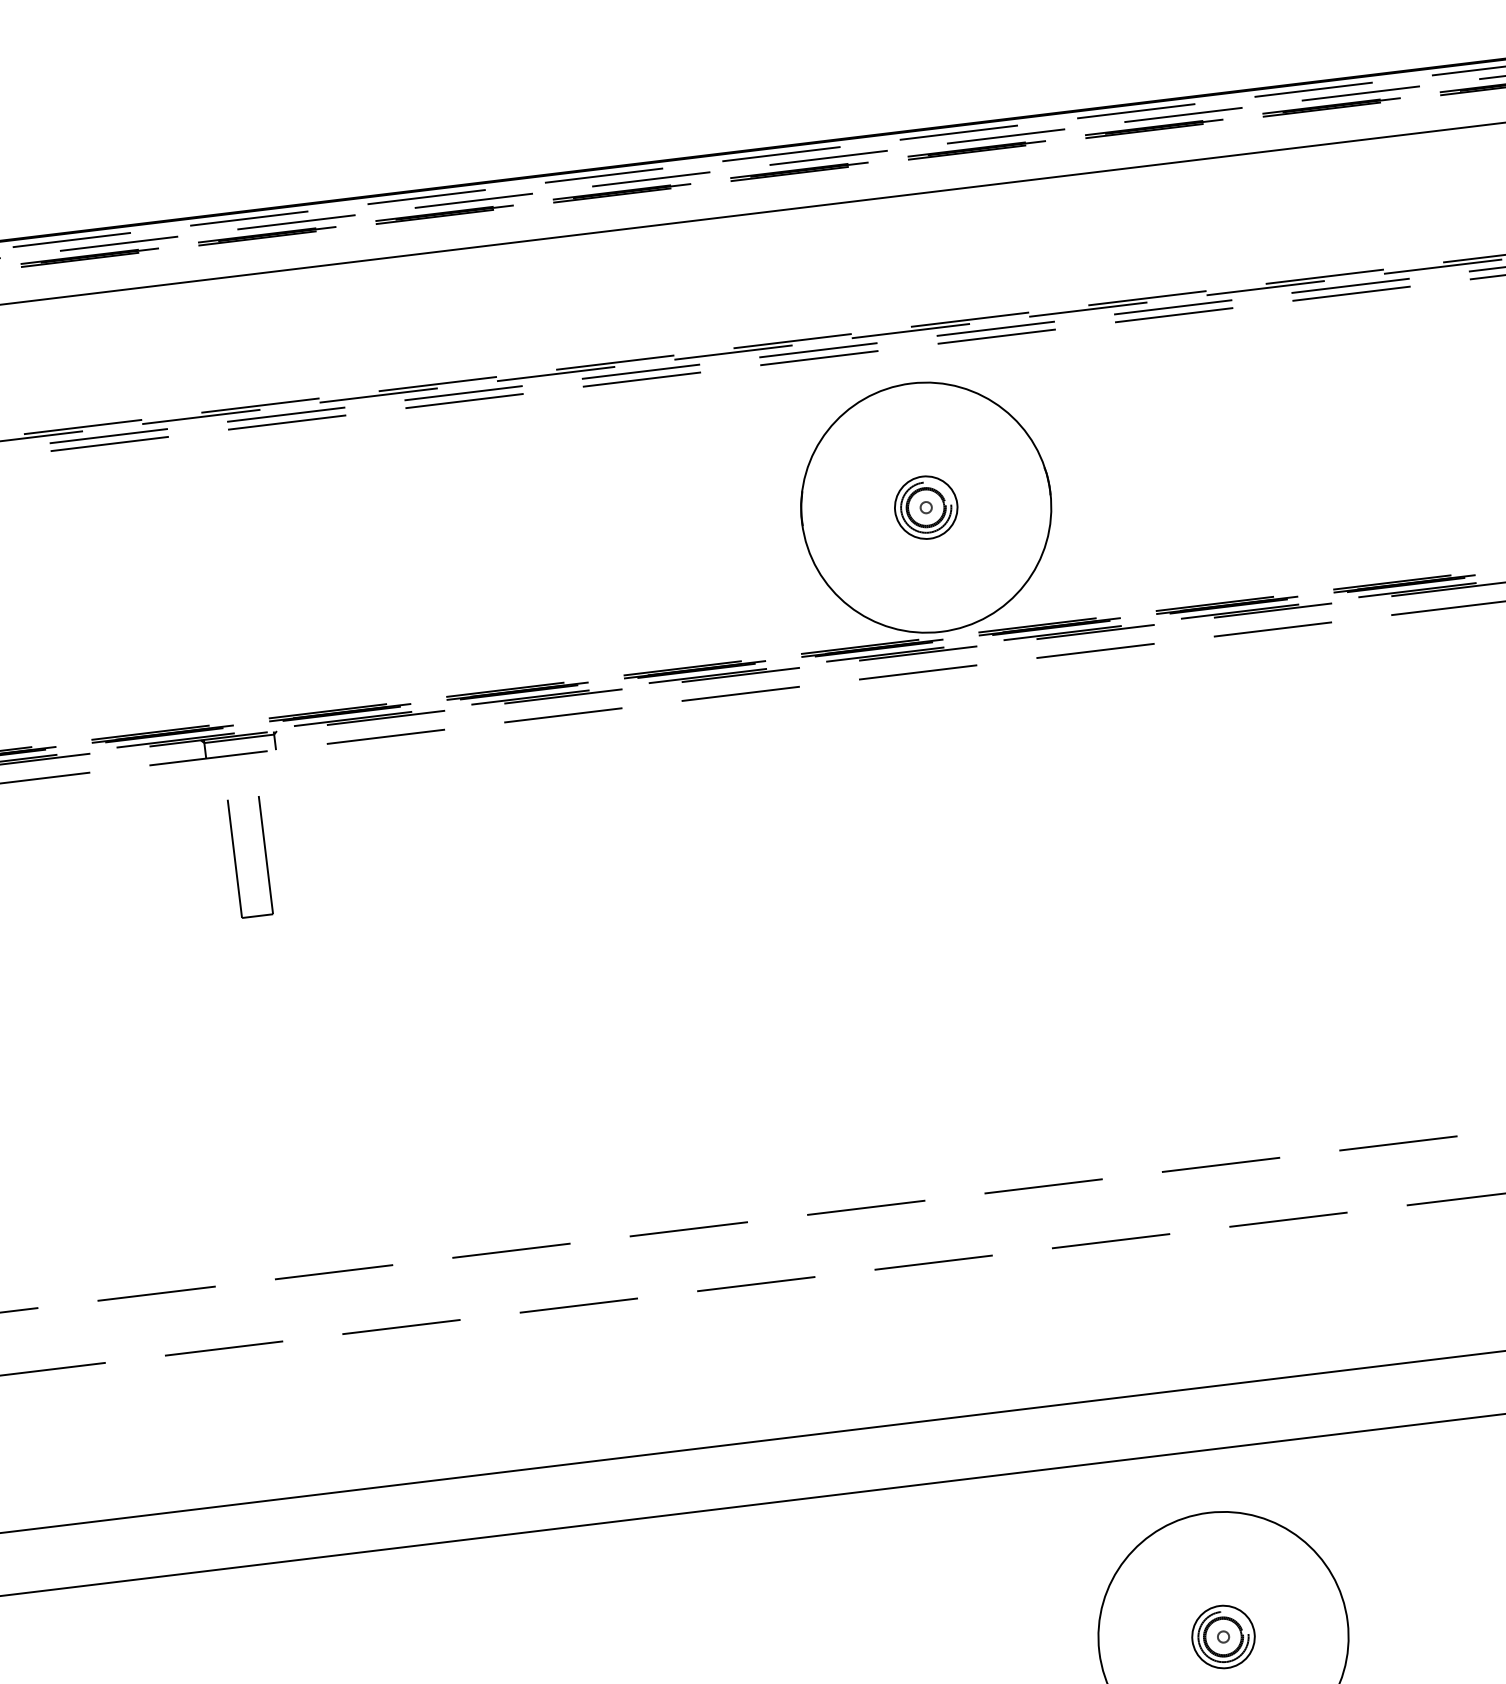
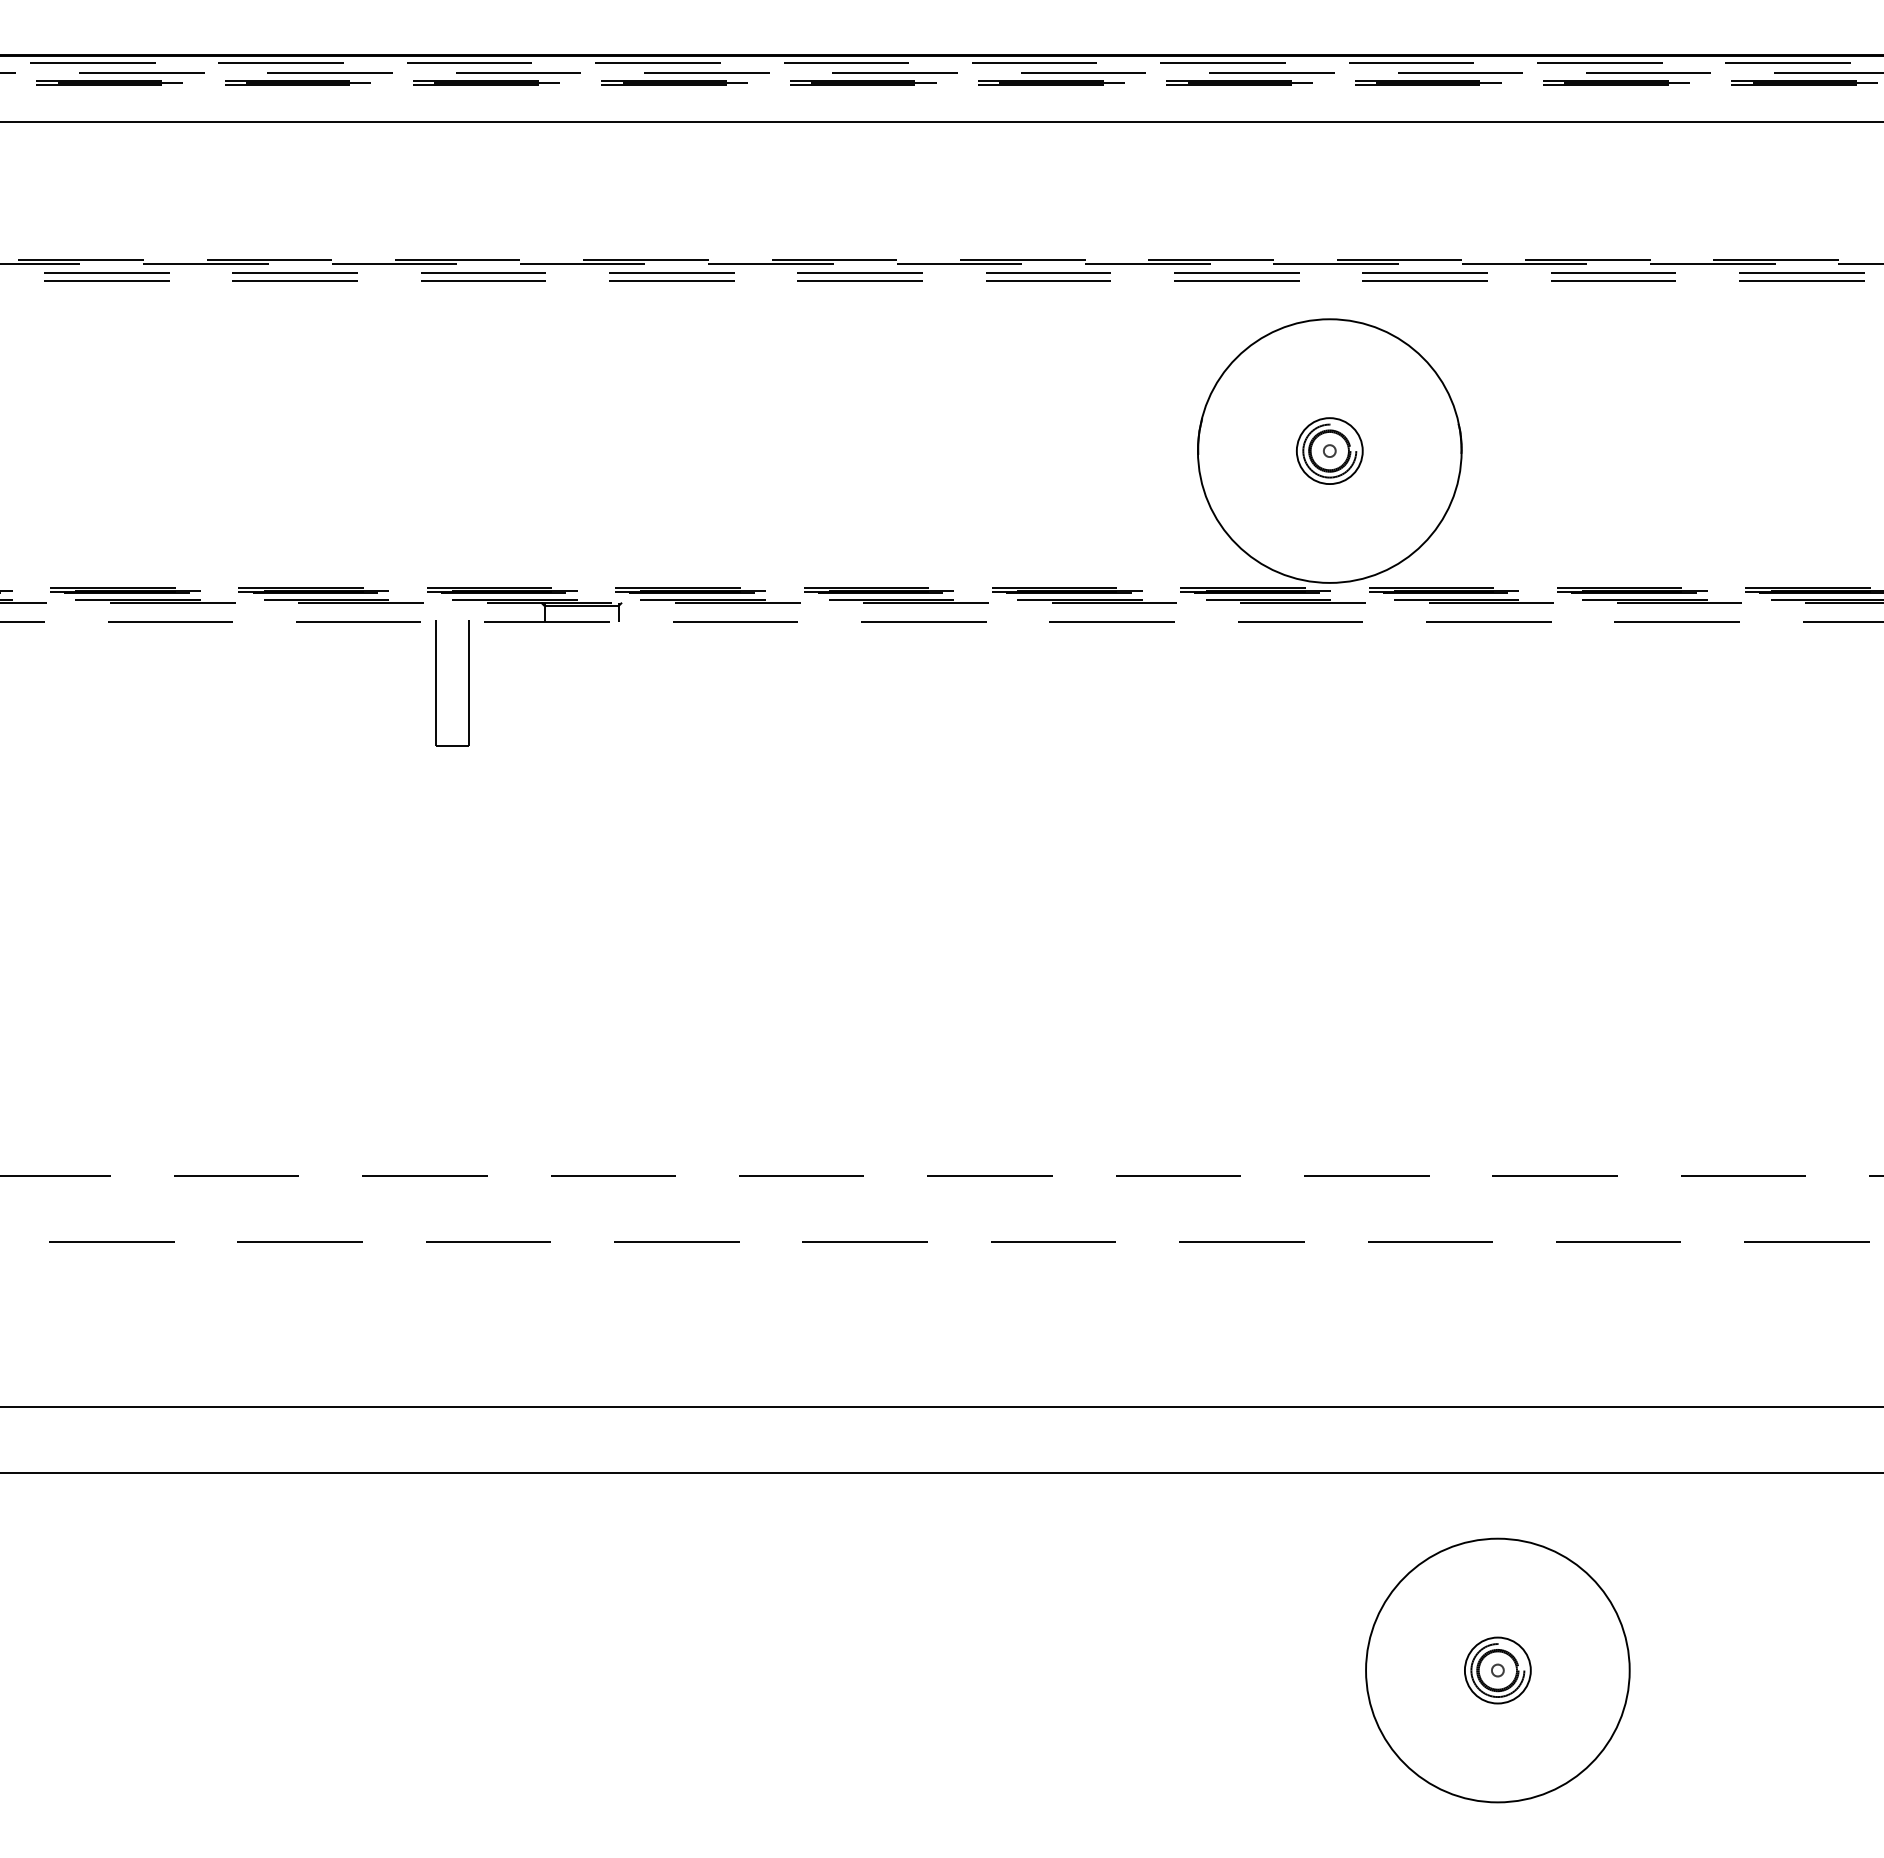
part: (235, 859) -> (436, 683), moved

